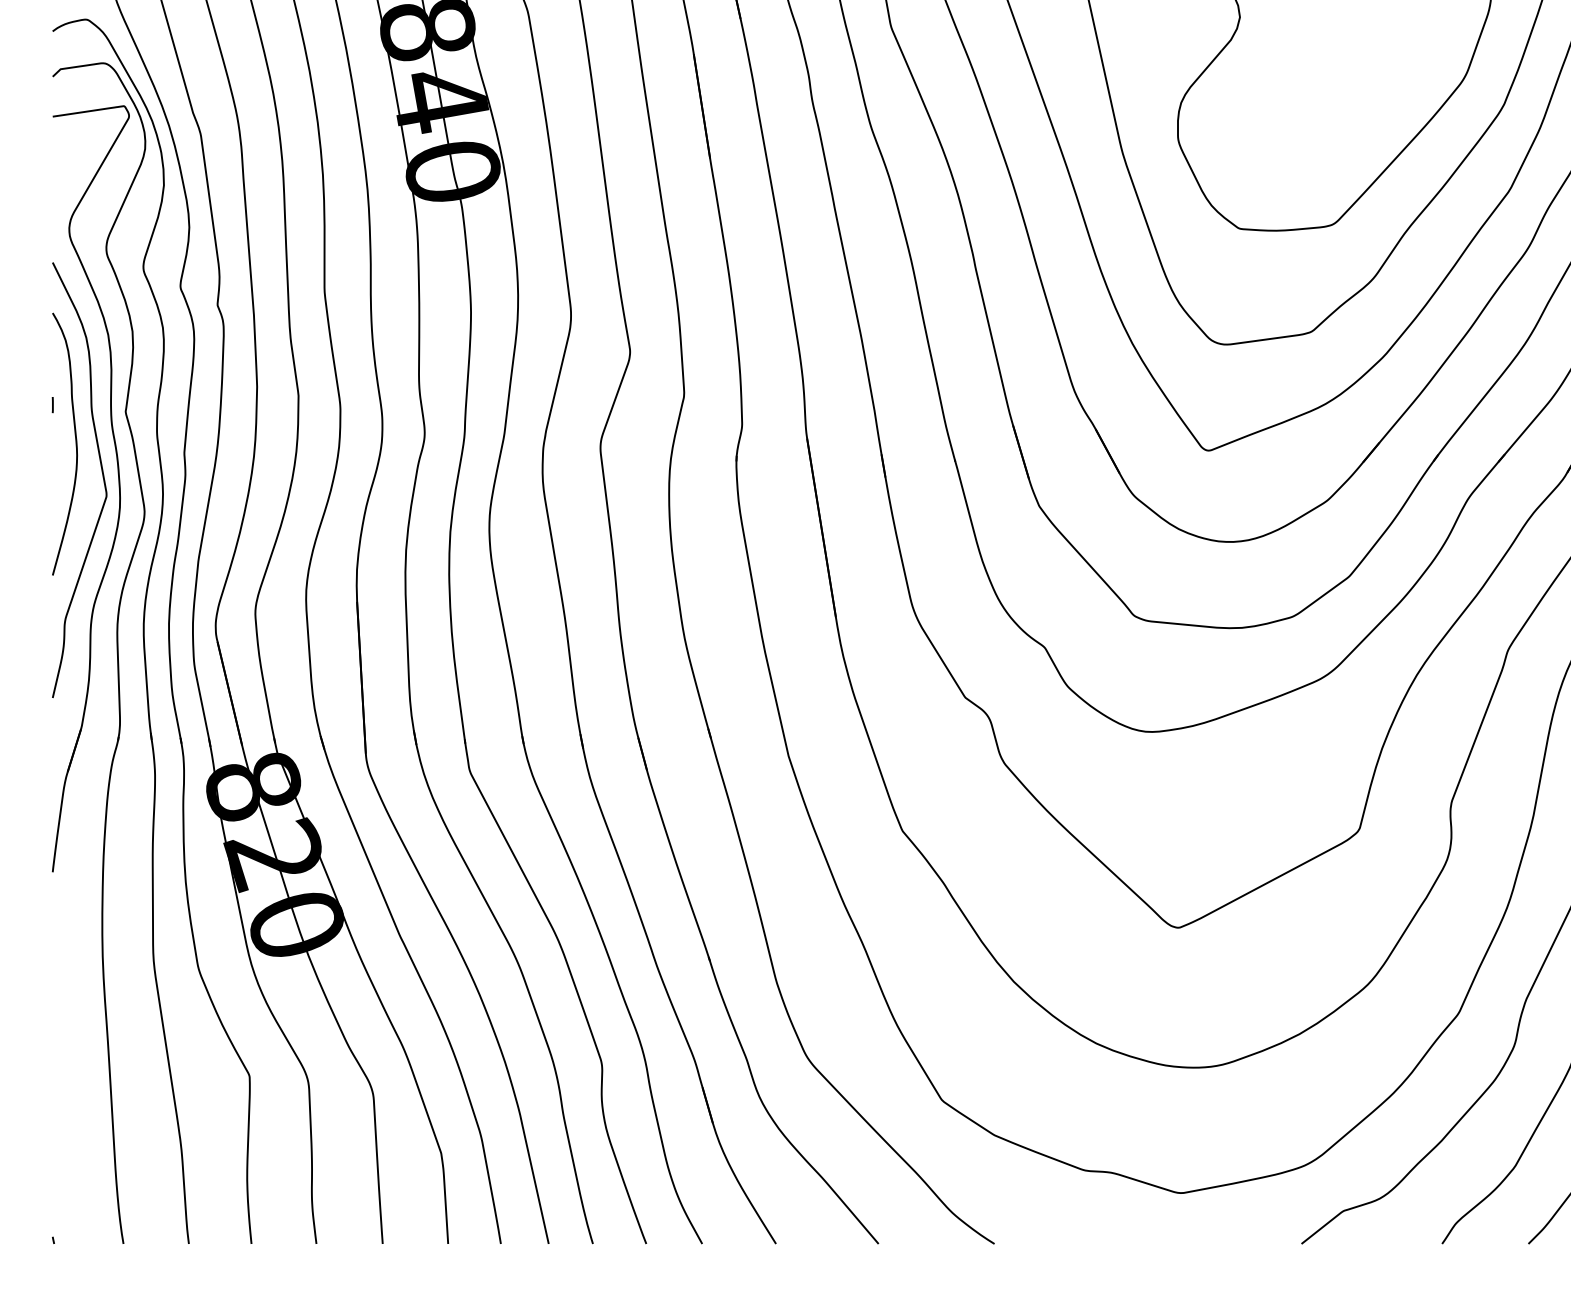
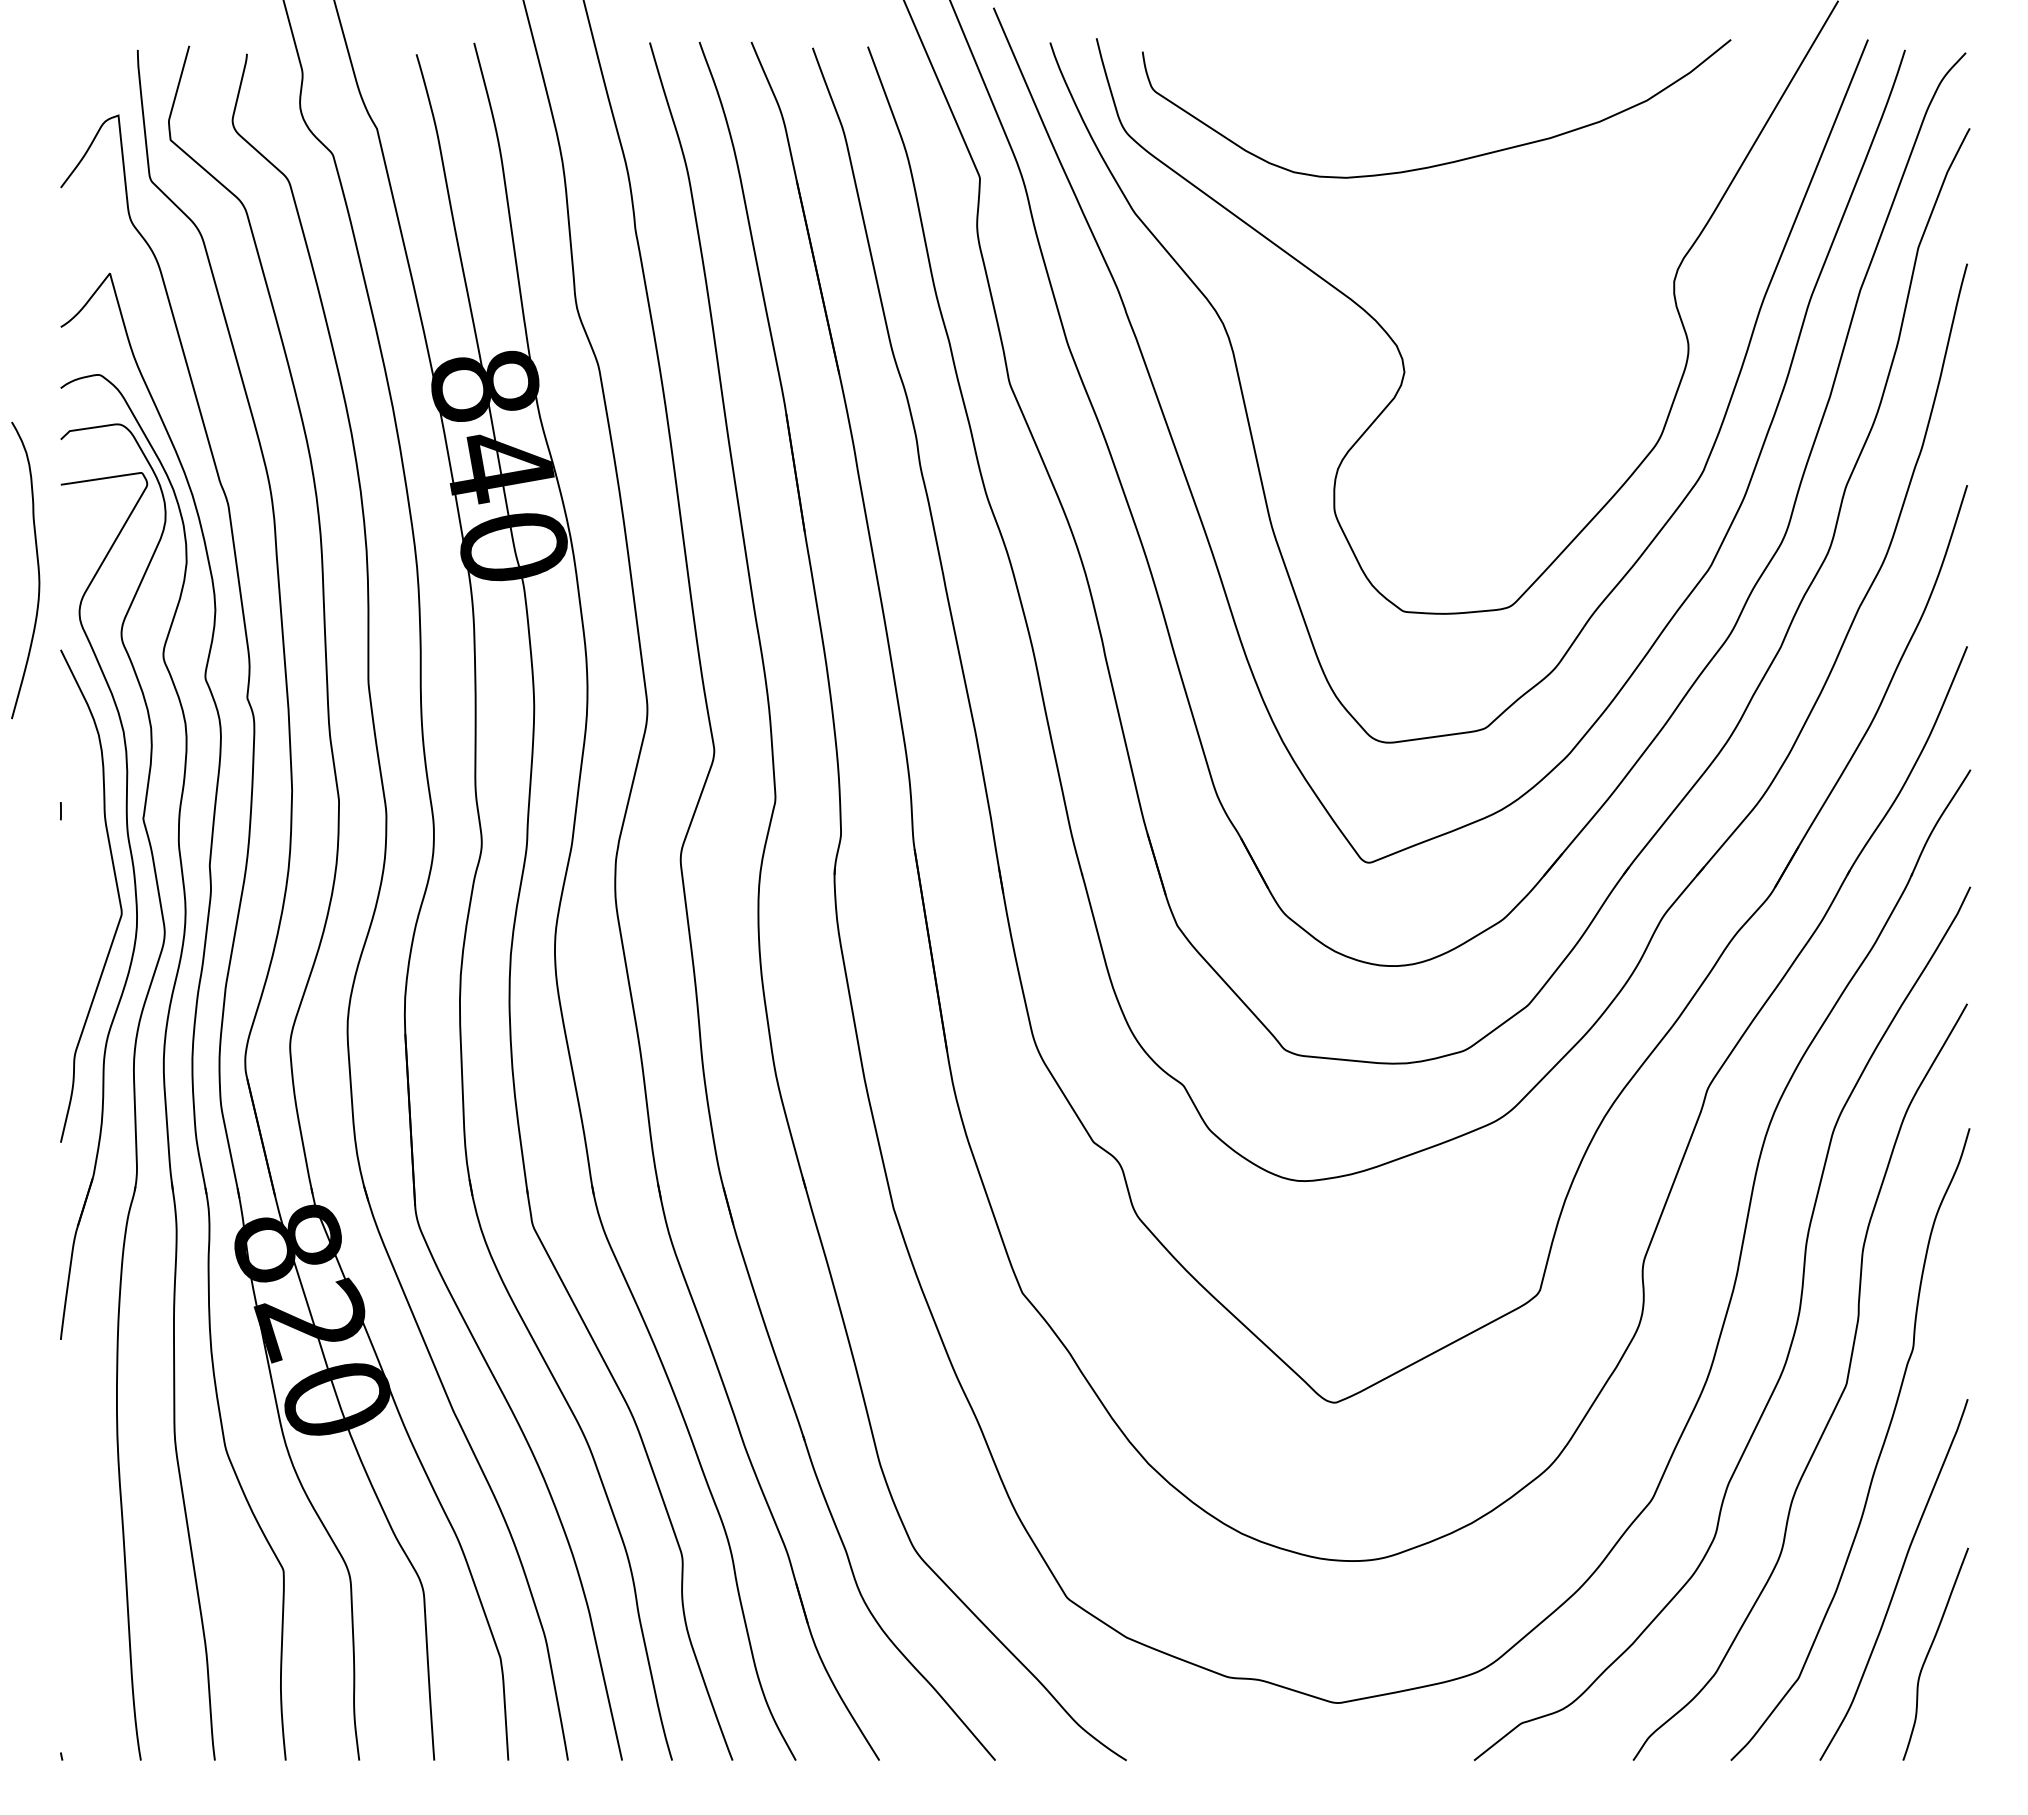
curve: (75, 443) -> (37, 569), moved

